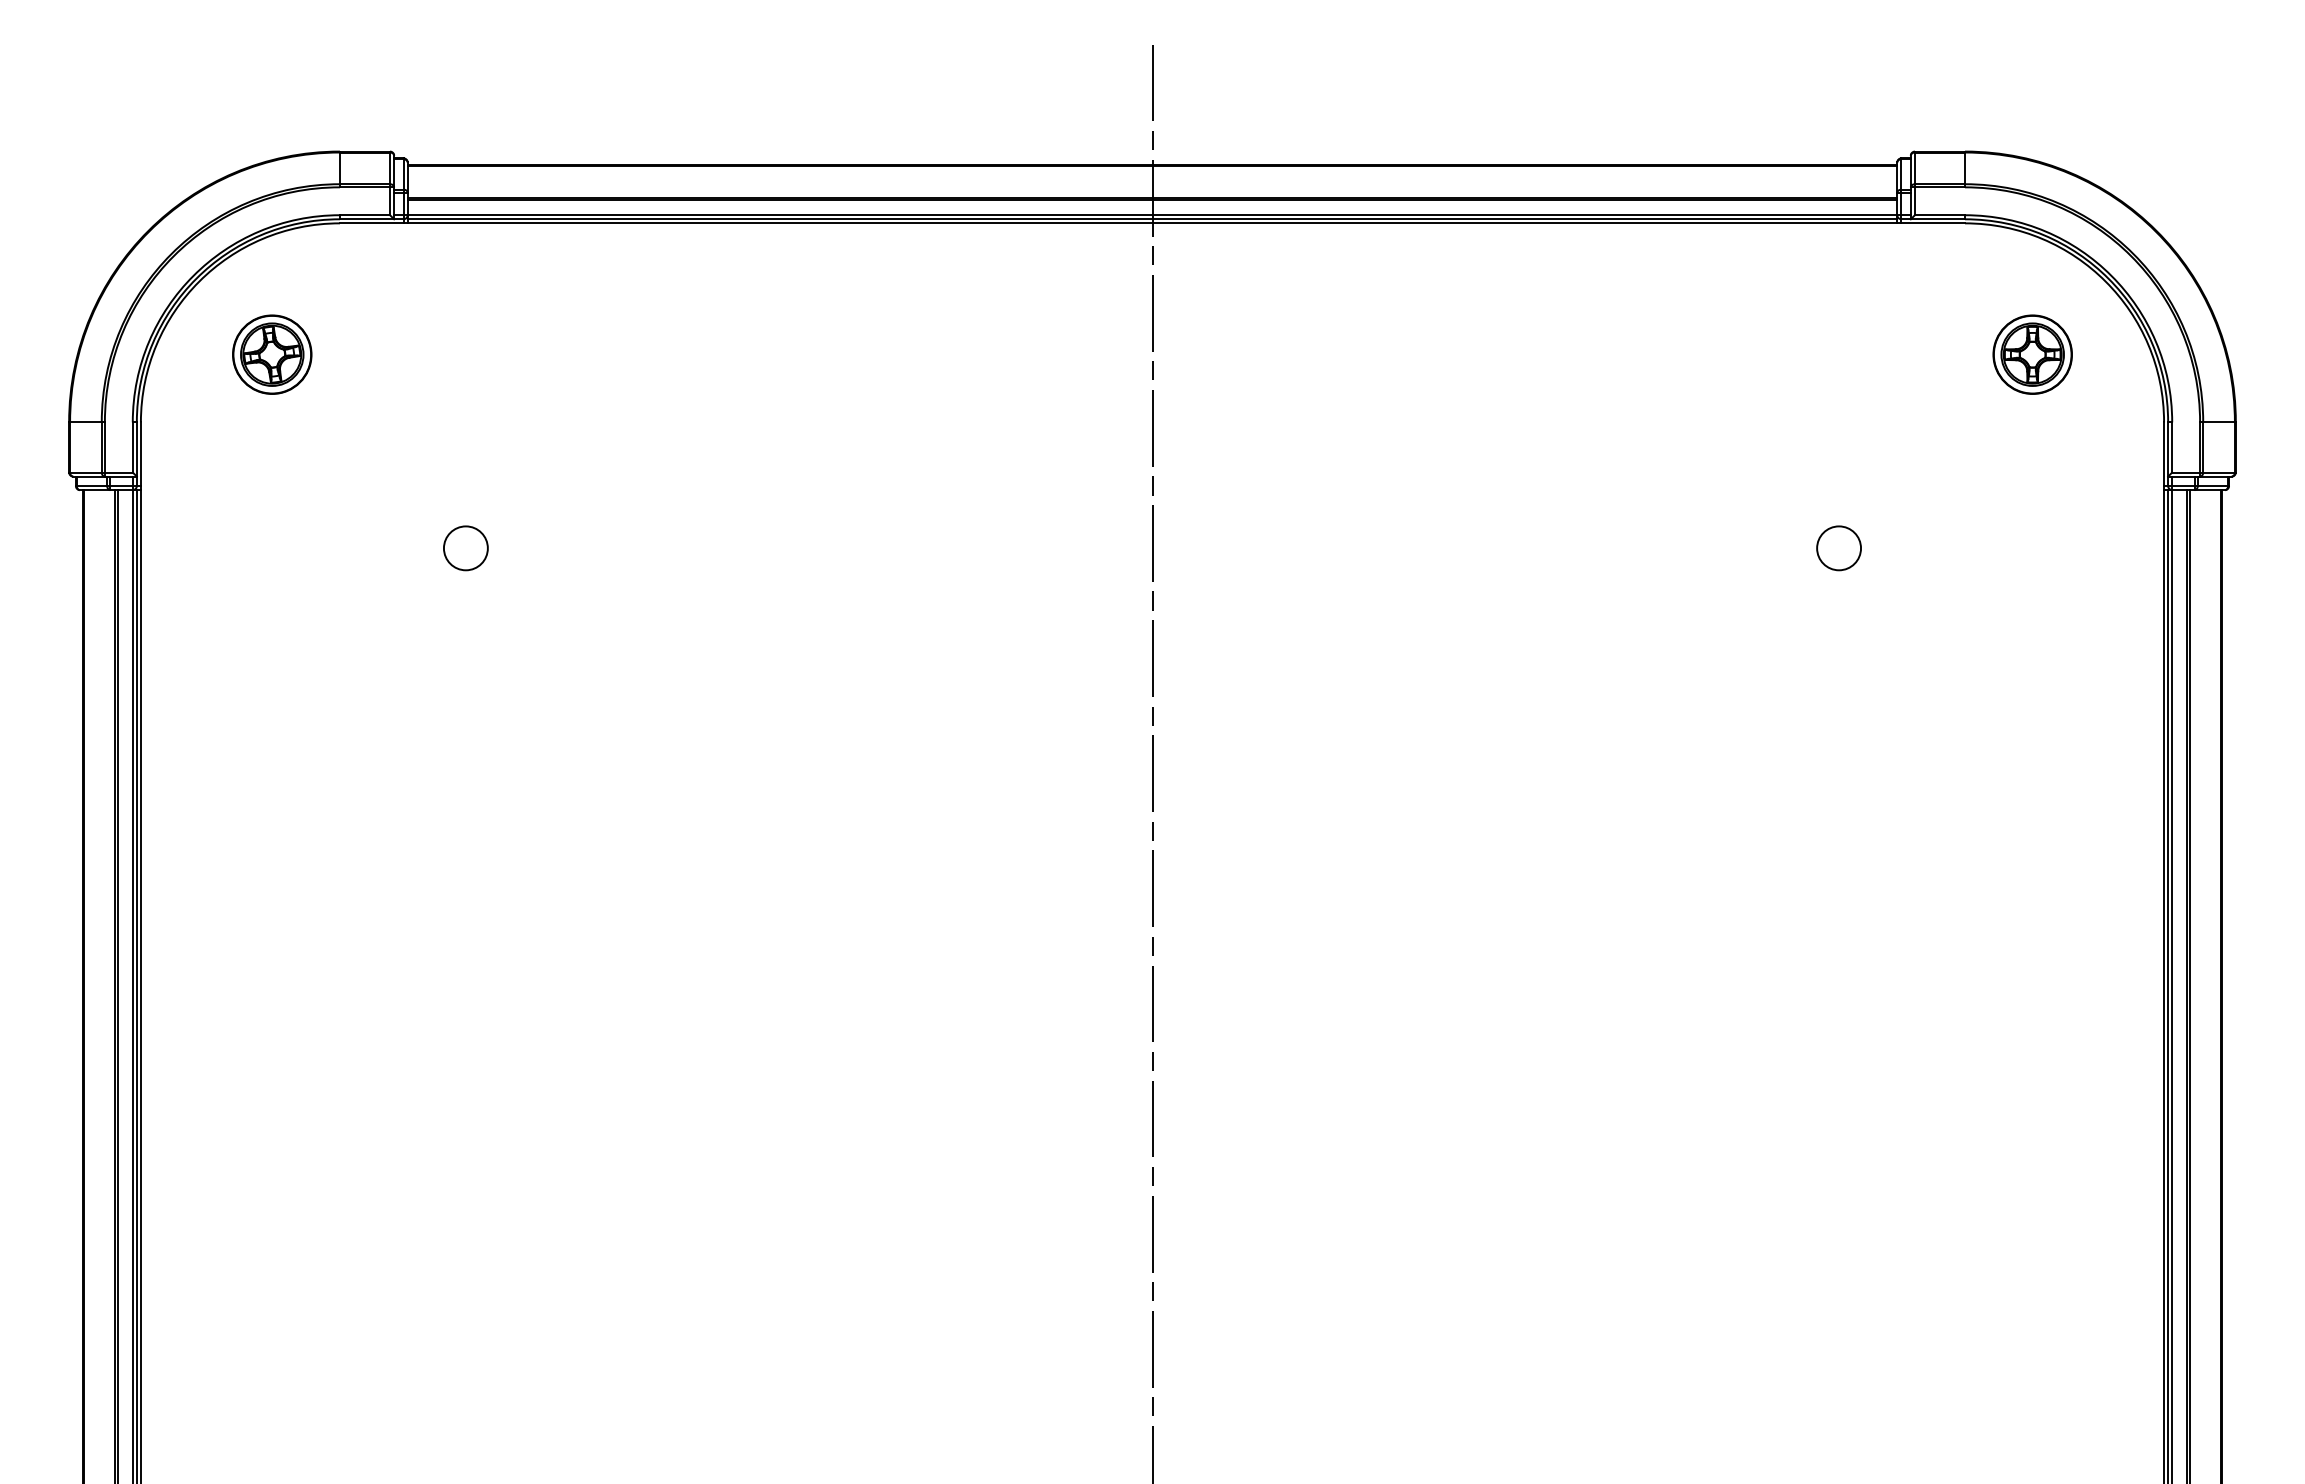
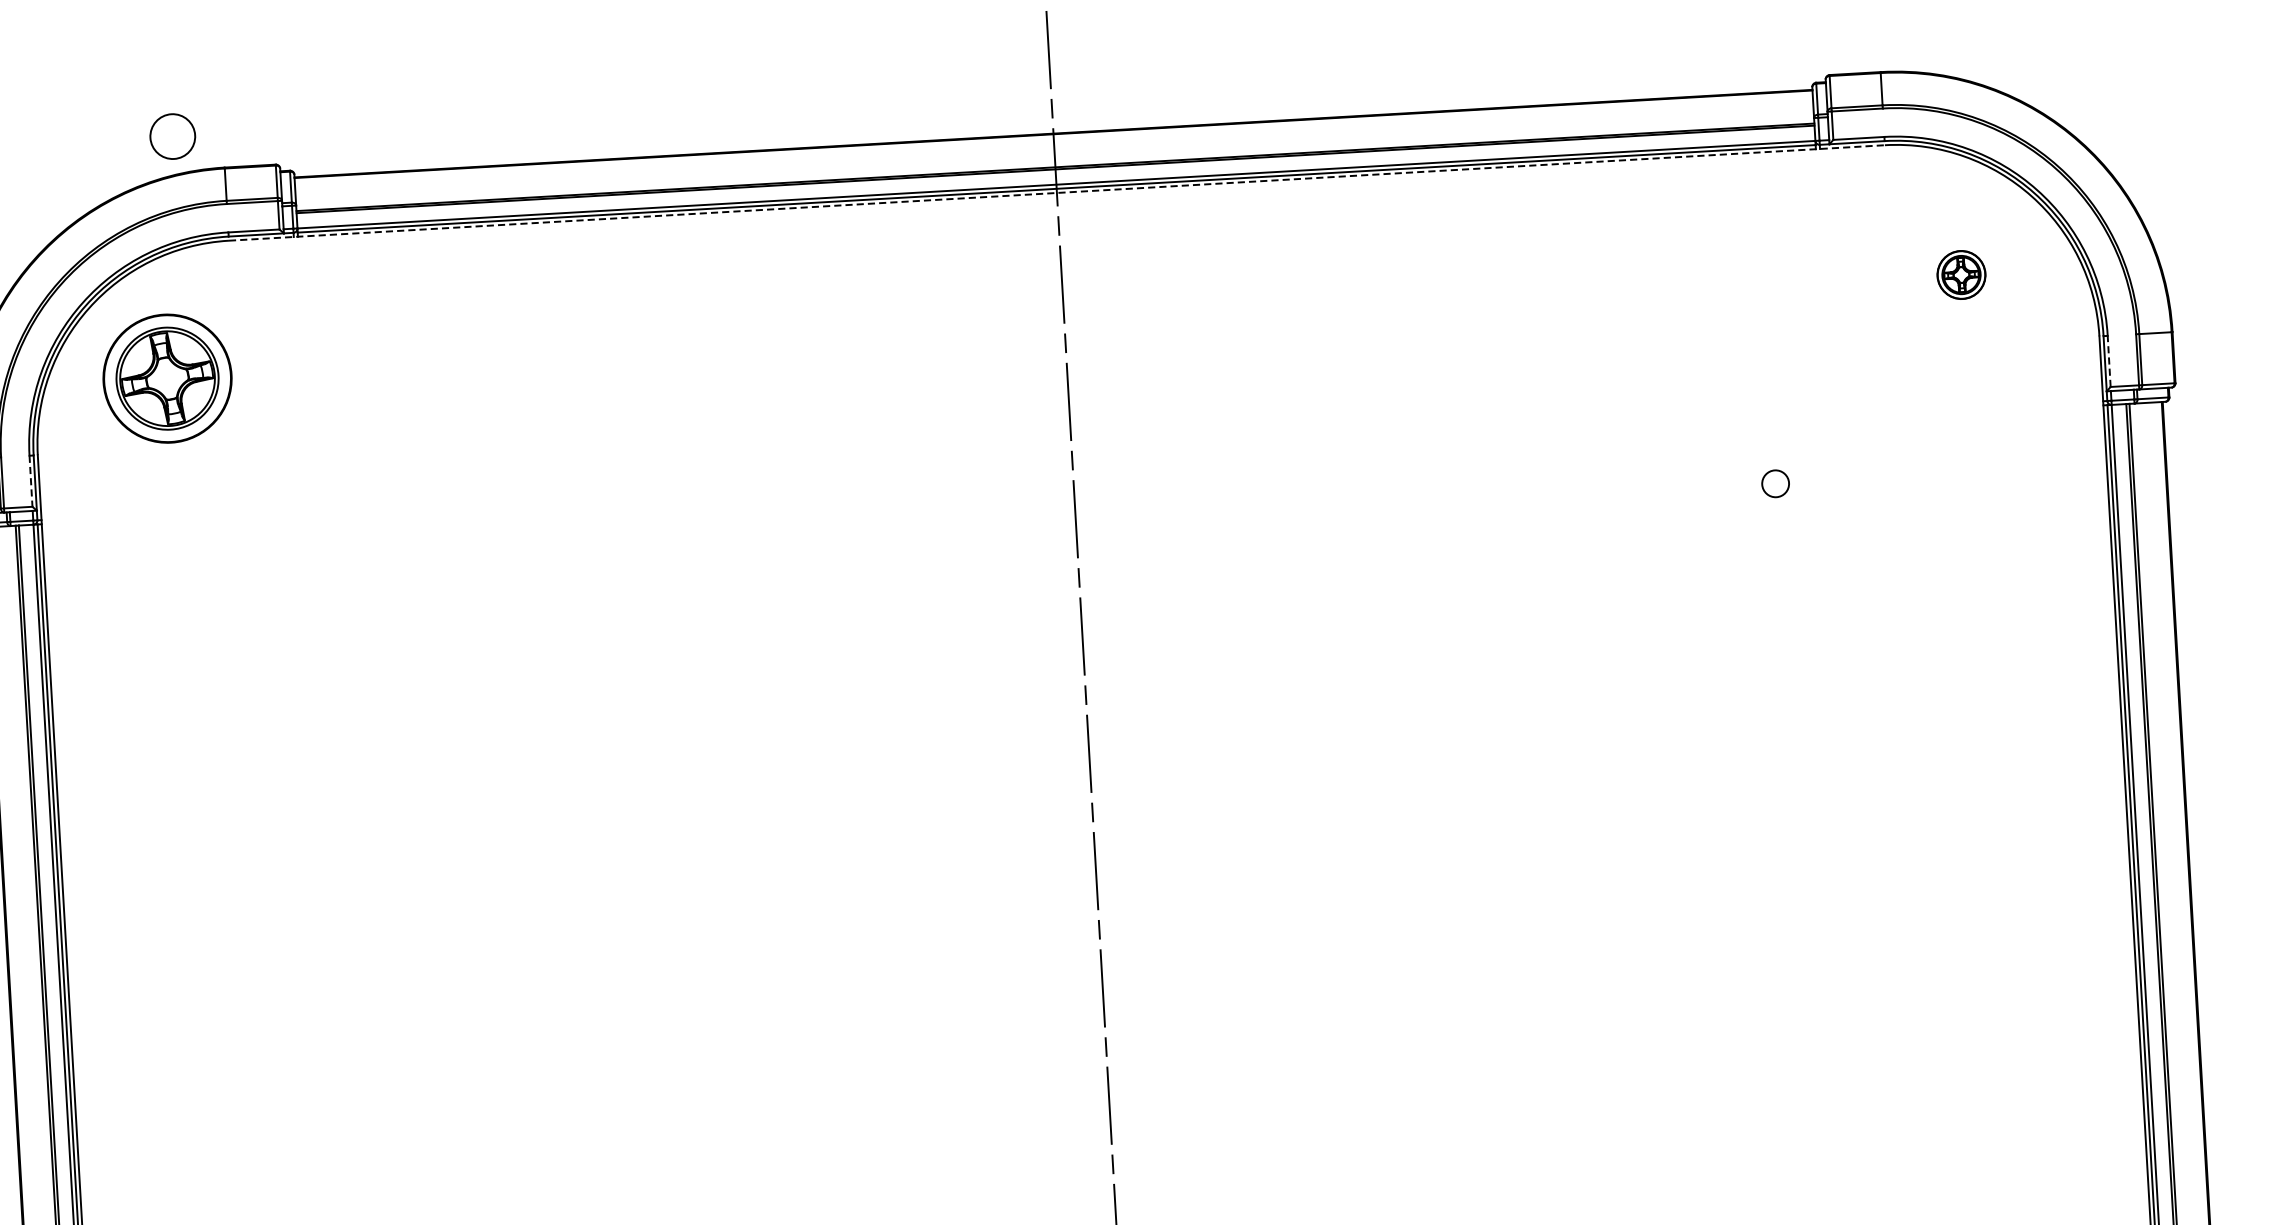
line: (1152, 223) -> (1056, 193), solid -> dashed
part: (272, 354) -> (167, 378), size x1.6
part: (2032, 354) -> (1961, 274), size x0.6
line: (2172, 446) -> (2109, 360), solid -> dashed
line: (132, 447) -> (30, 481), solid -> dashed
circle: (465, 548) -> (172, 136), moved
circle: (1839, 548) -> (1776, 483), size x0.6

